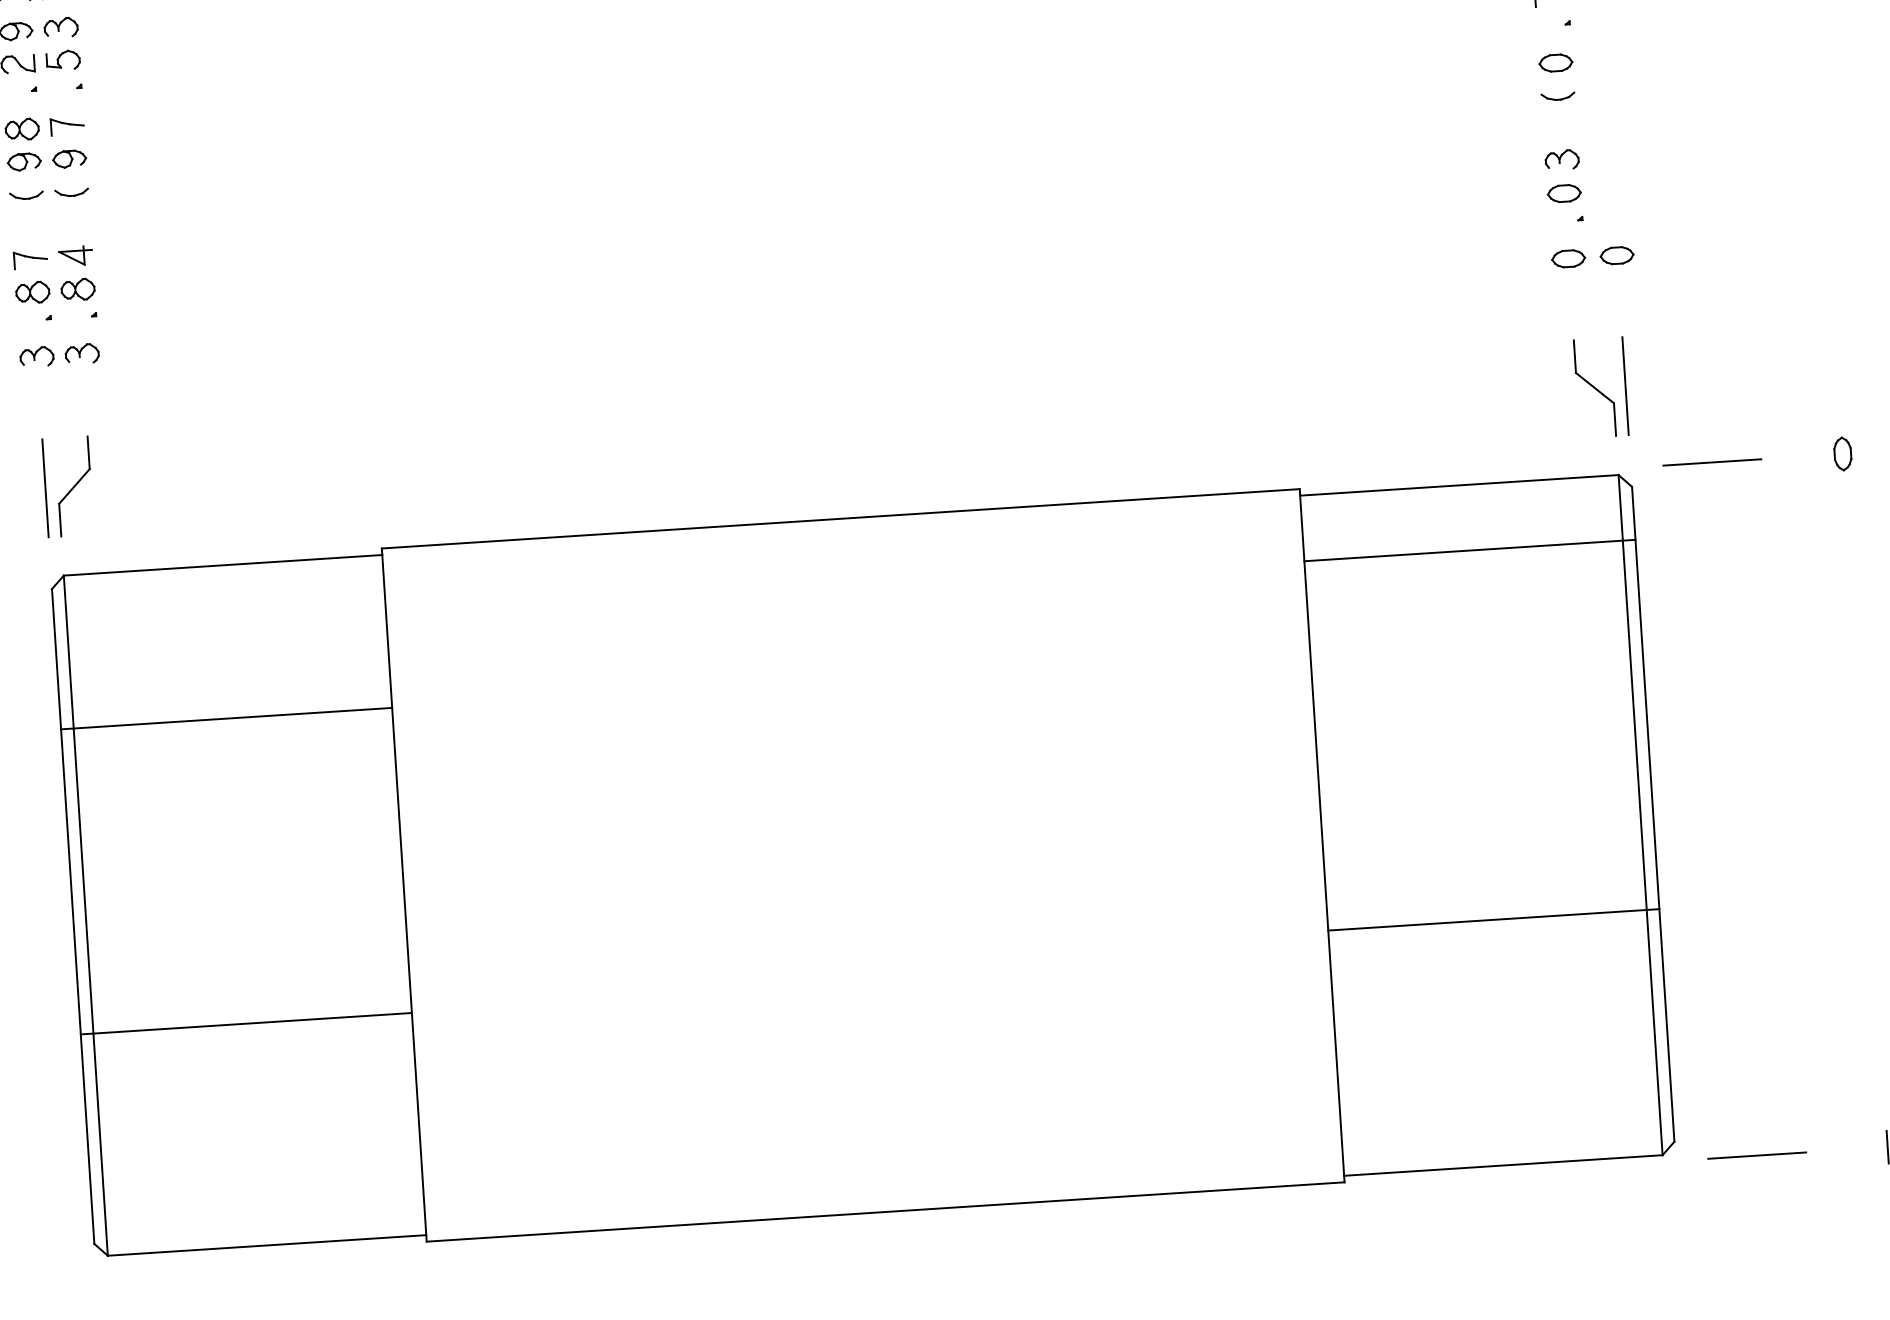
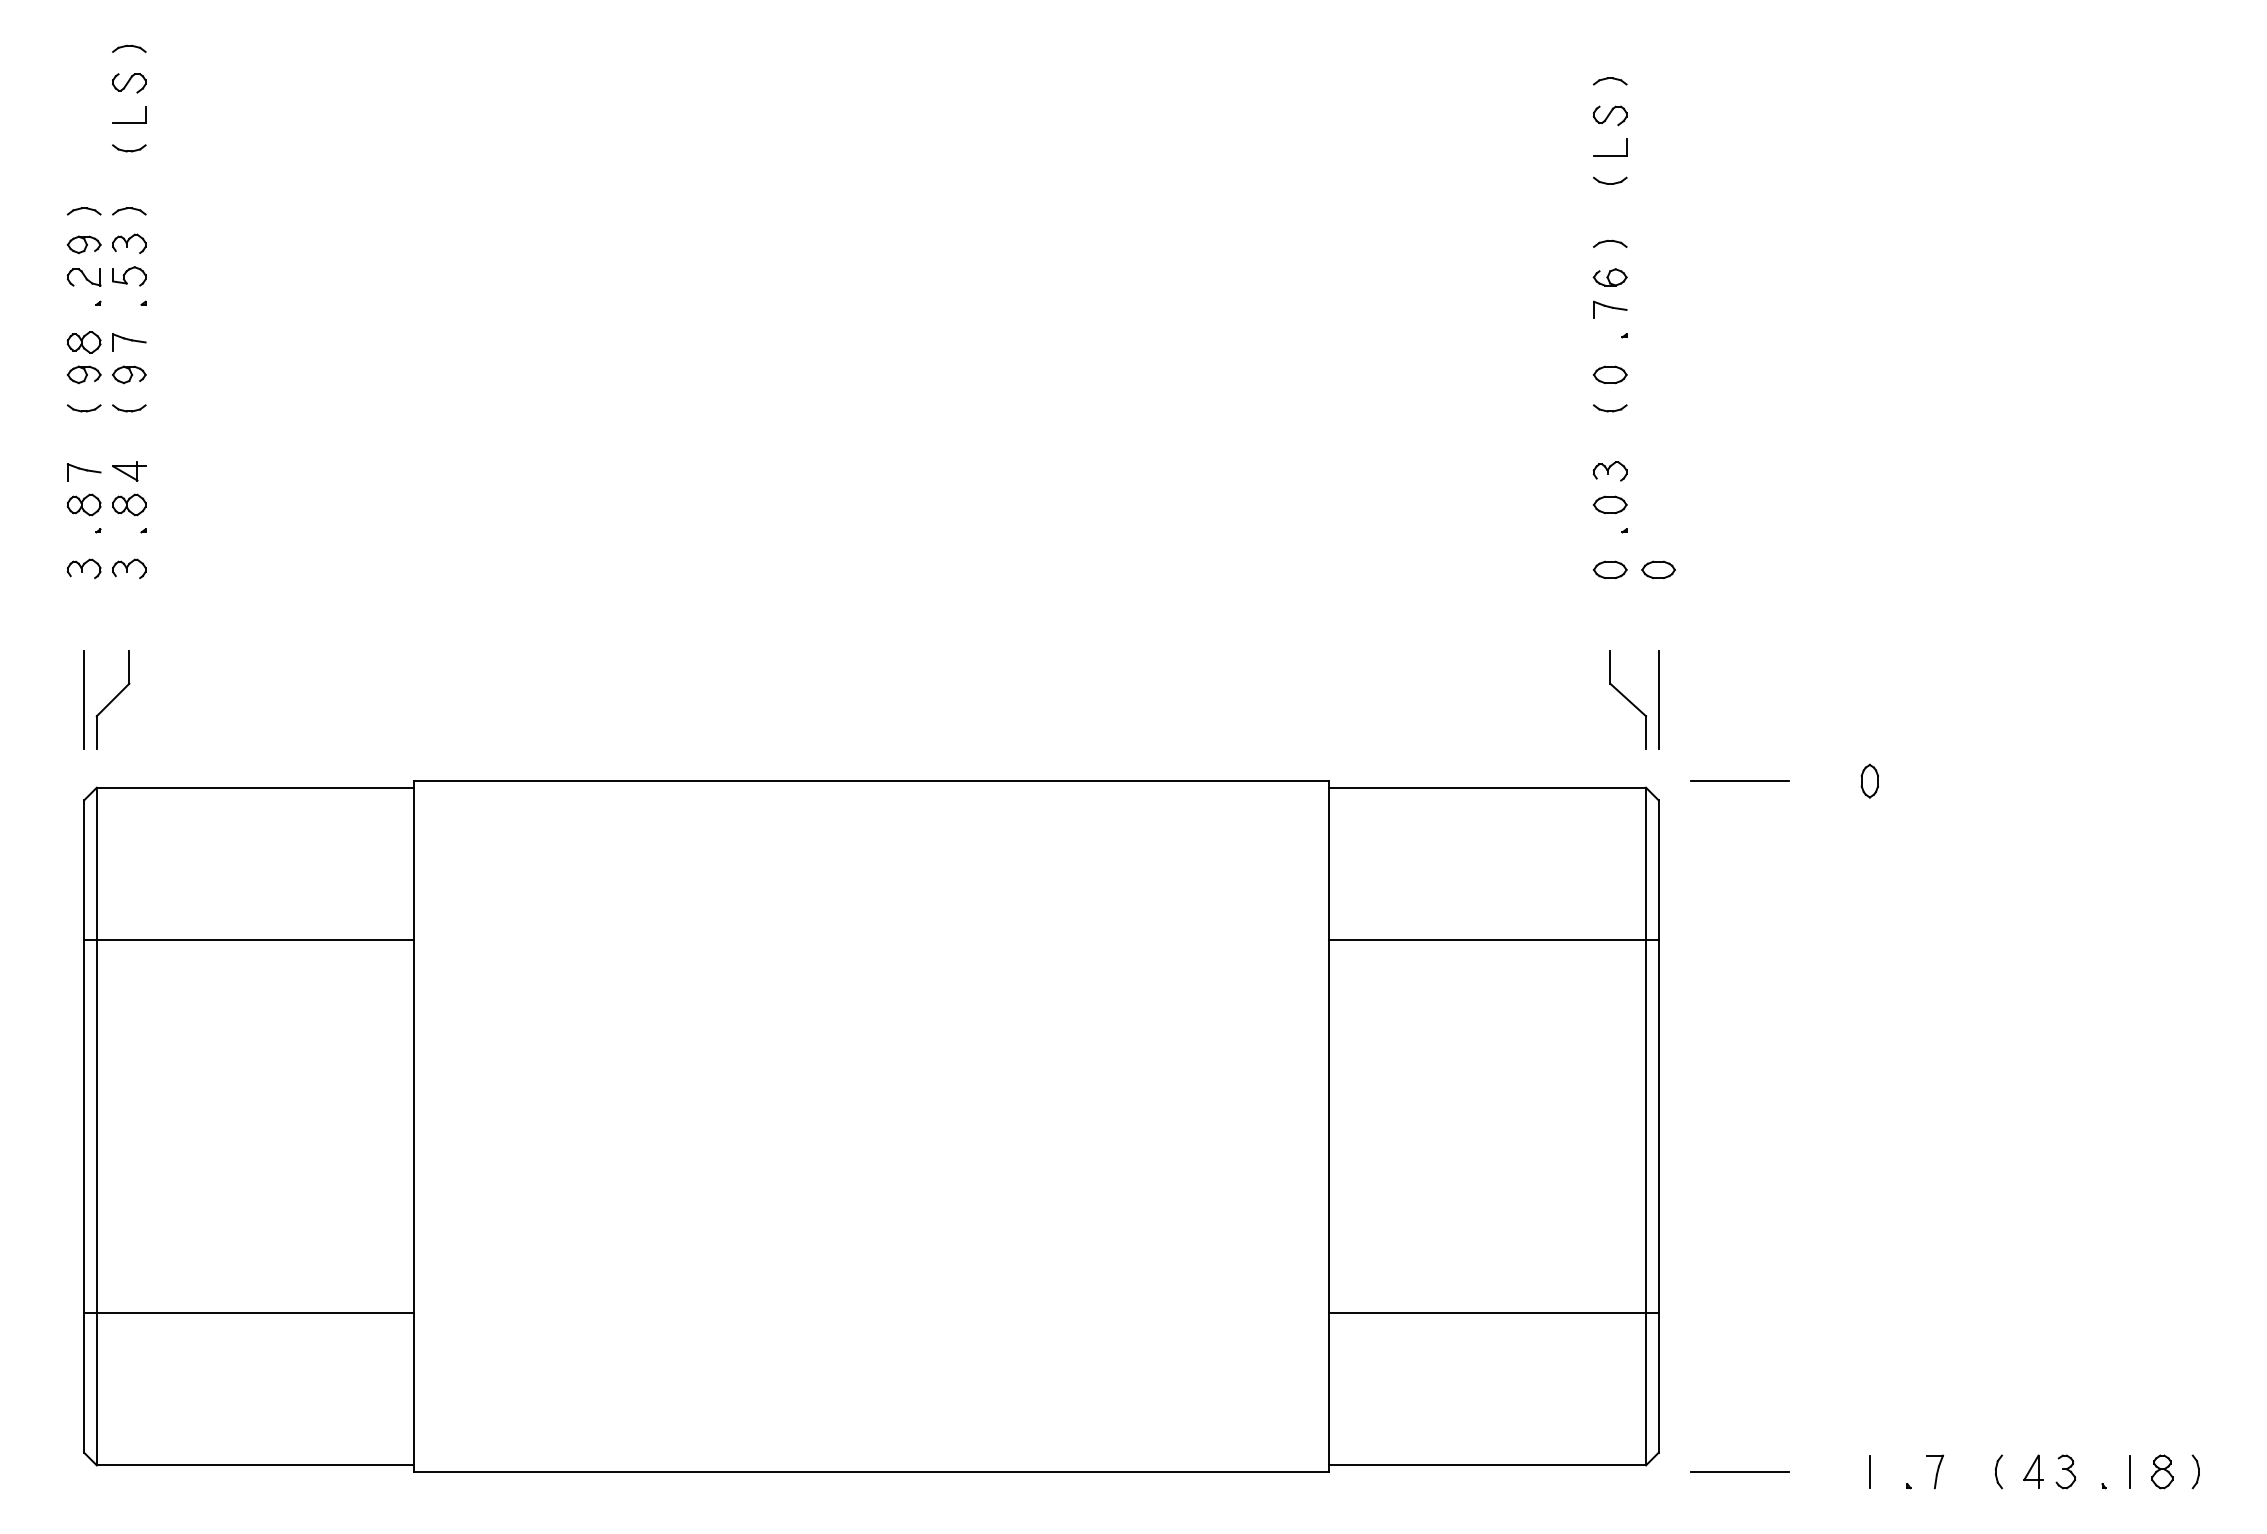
line: (1469, 550) -> (1493, 940), moved
line: (1493, 920) -> (1493, 1313), moved
line: (246, 1024) -> (249, 1313), moved

